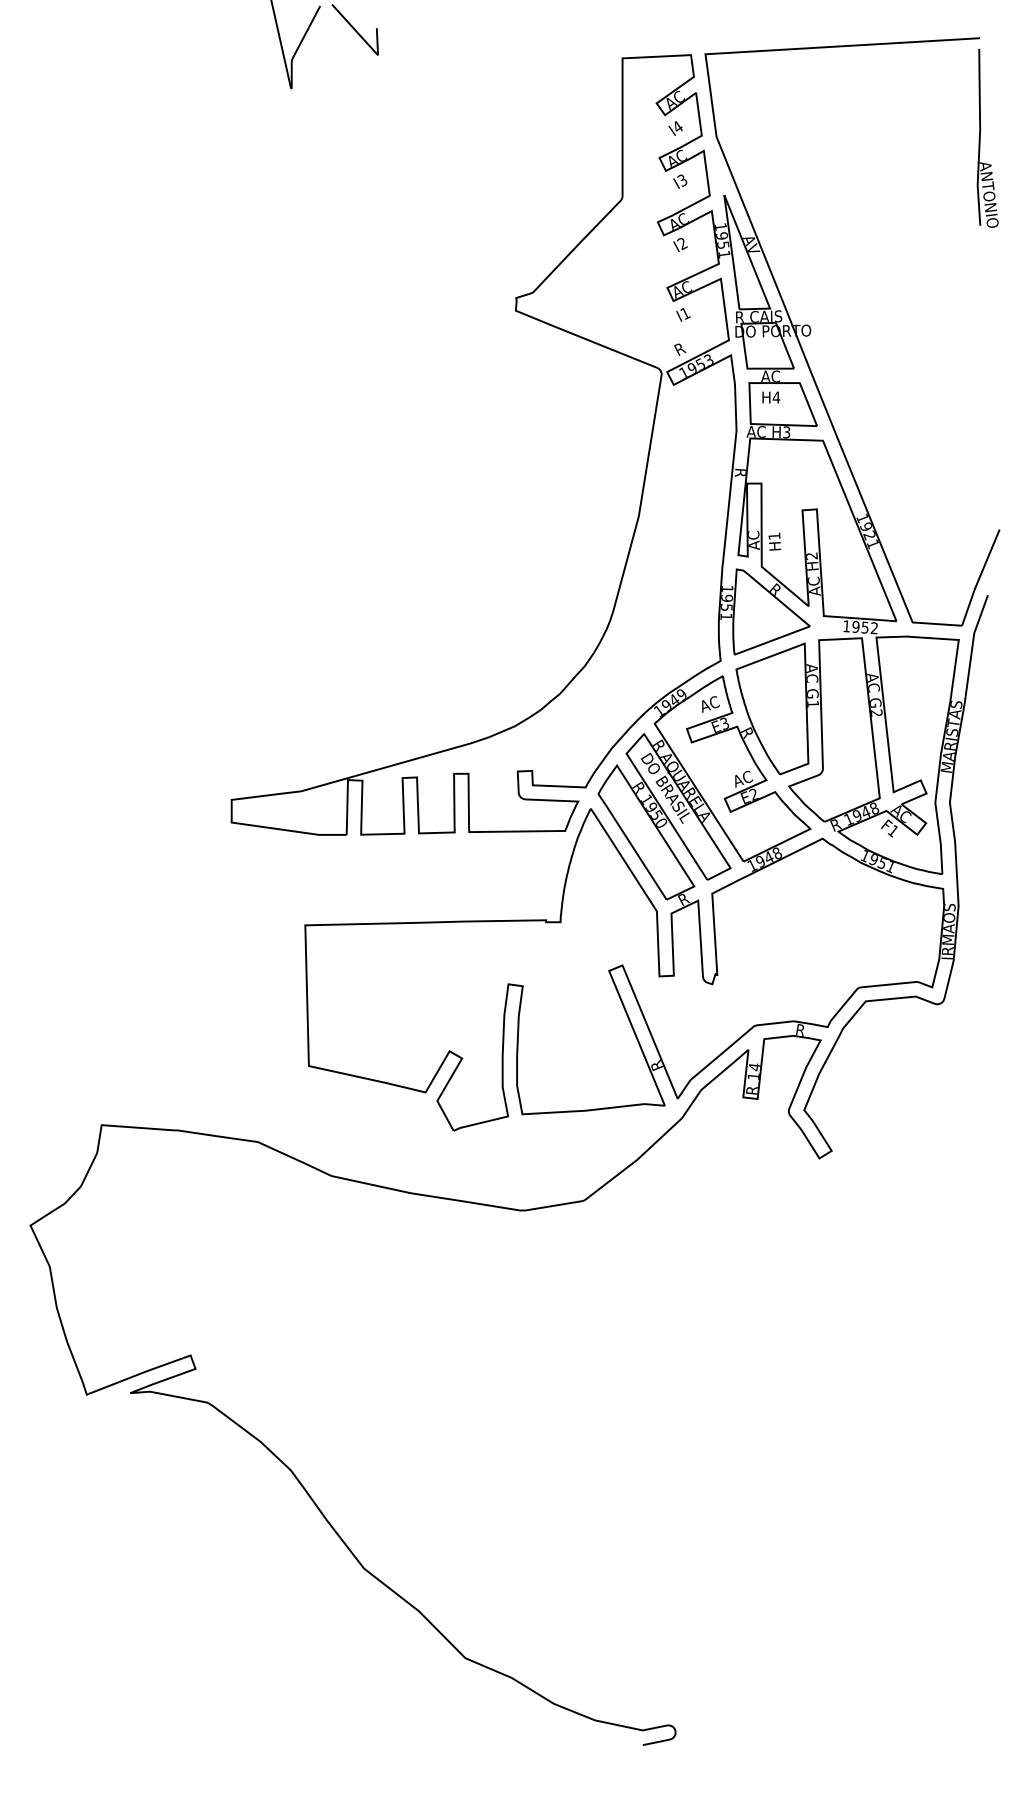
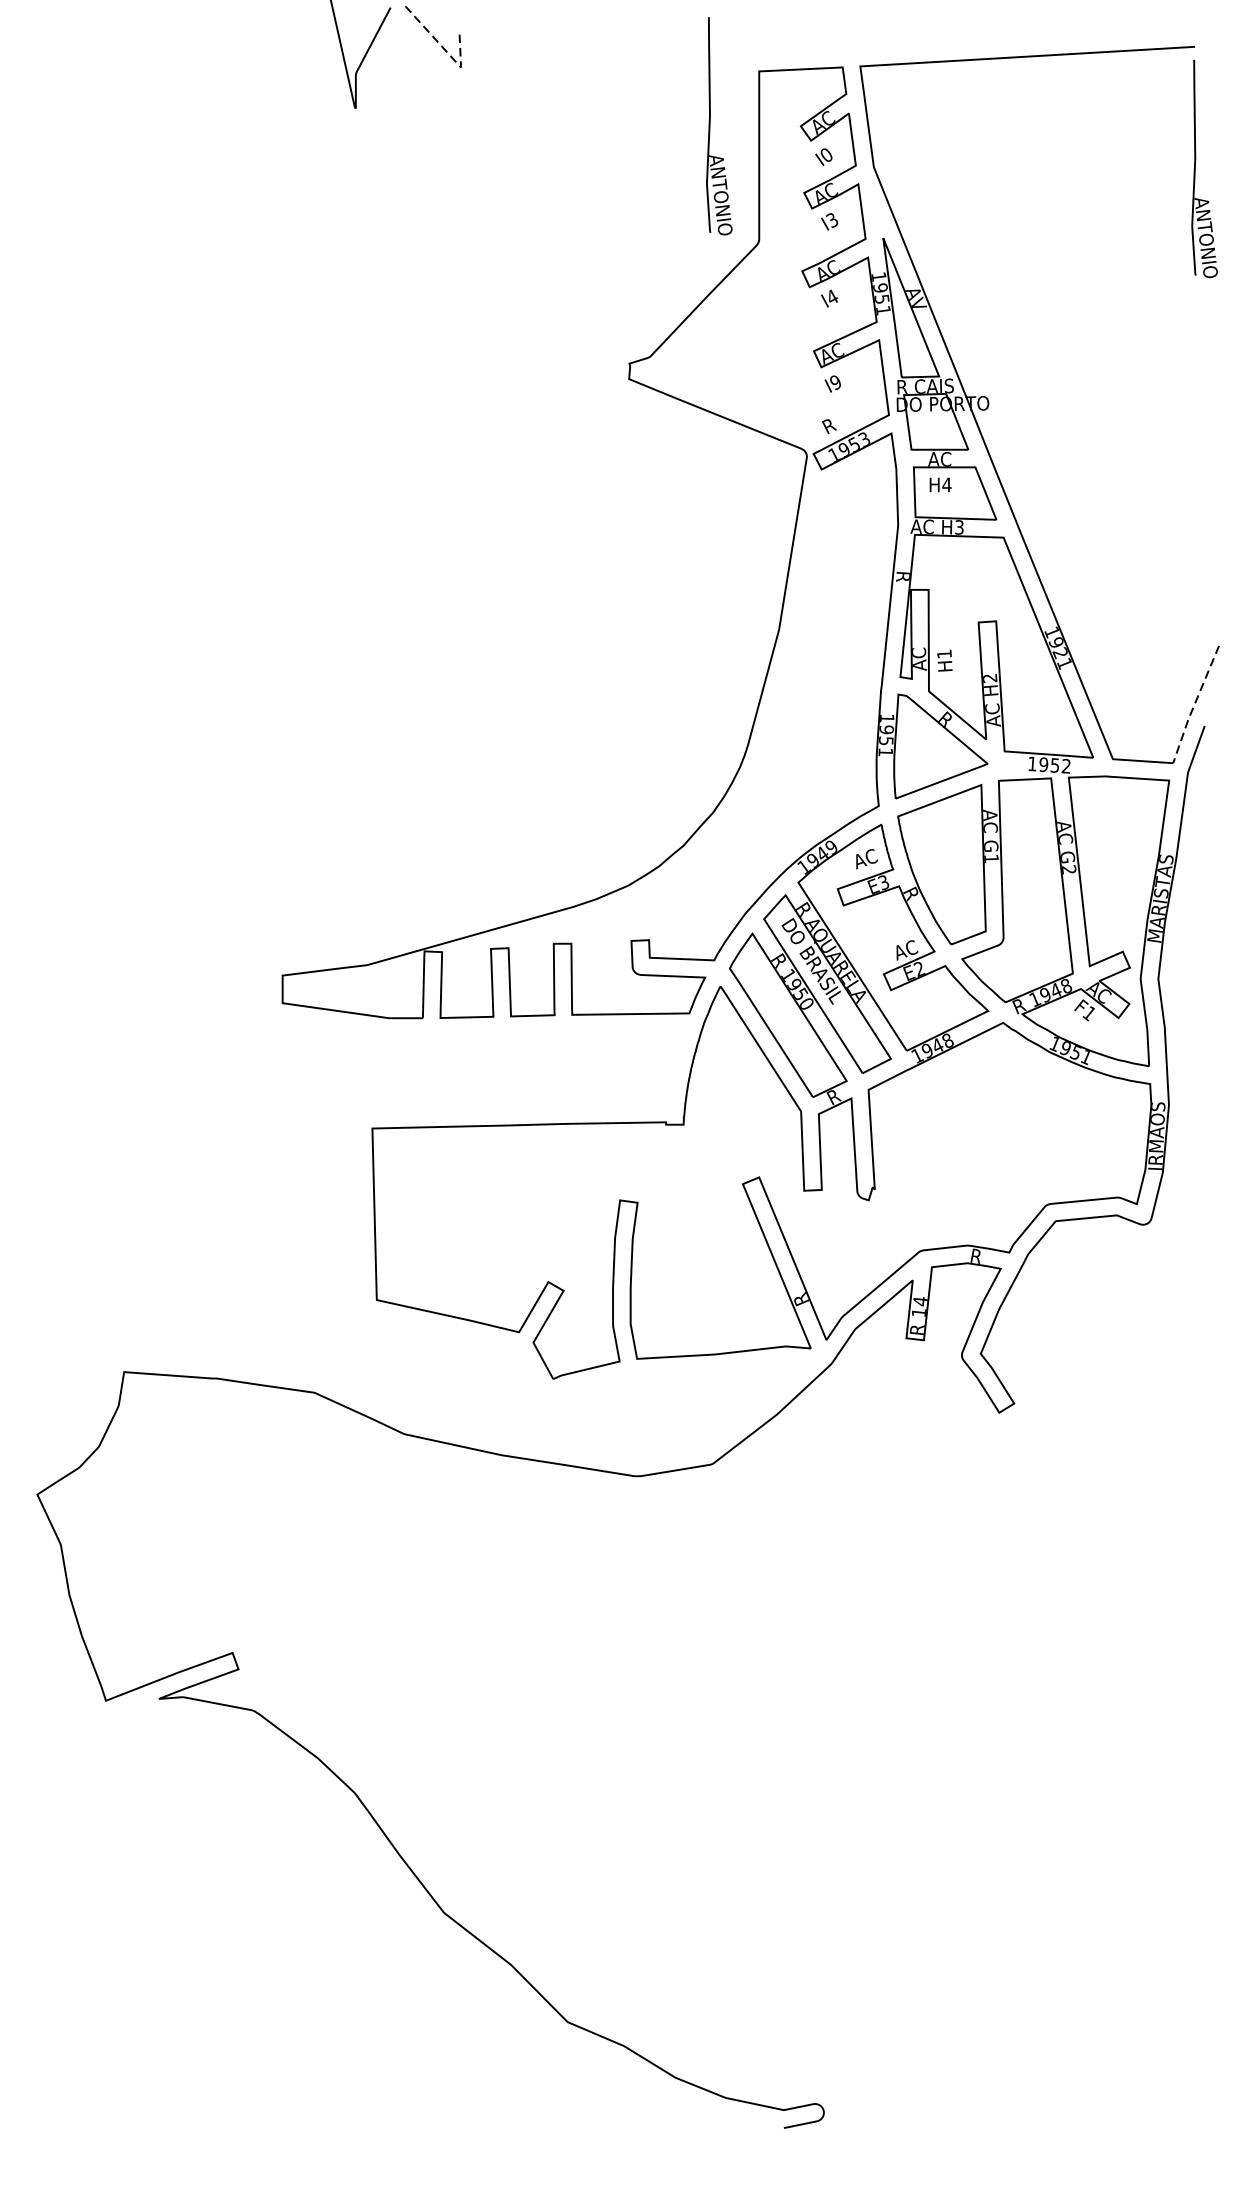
line: (364, 40) -> (444, 49), solid -> dashed
part: (582, 102) -> (710, 125), added
text: (677, 126) -> (826, 154), I4 -> I0
text: (682, 243) -> (832, 297), I2 -> I4
text: (685, 313) -> (835, 382), I1 -> I9
line: (979, 578) -> (1194, 705), solid -> dashed

